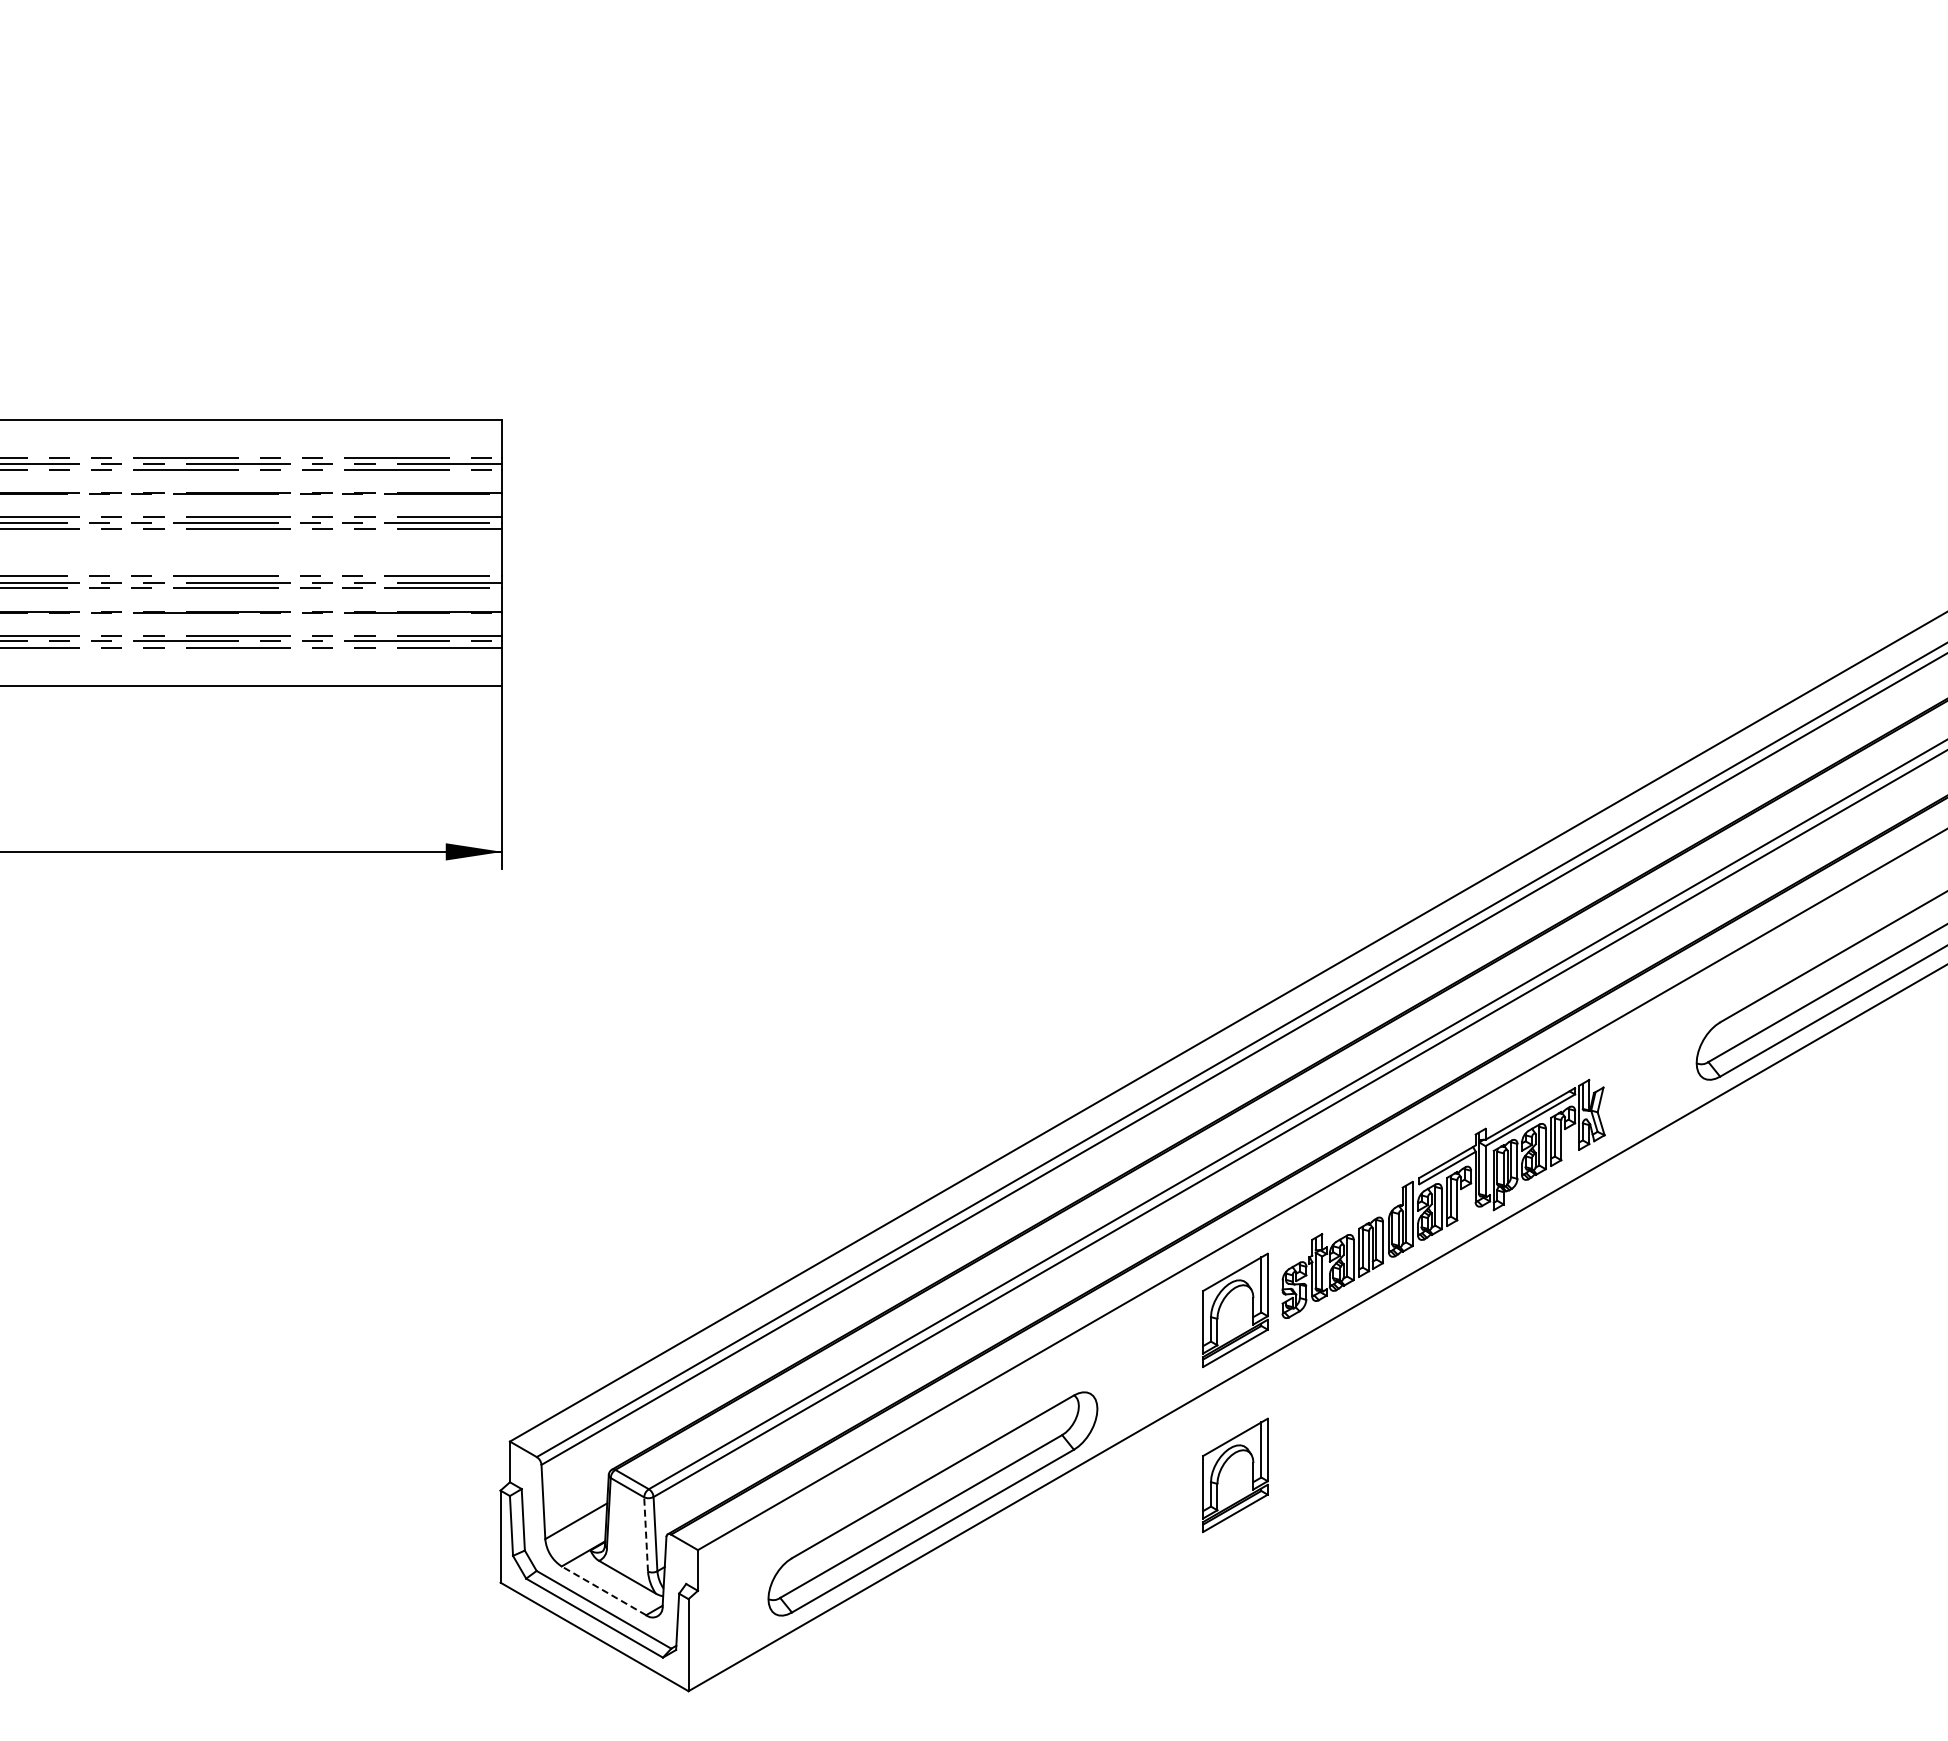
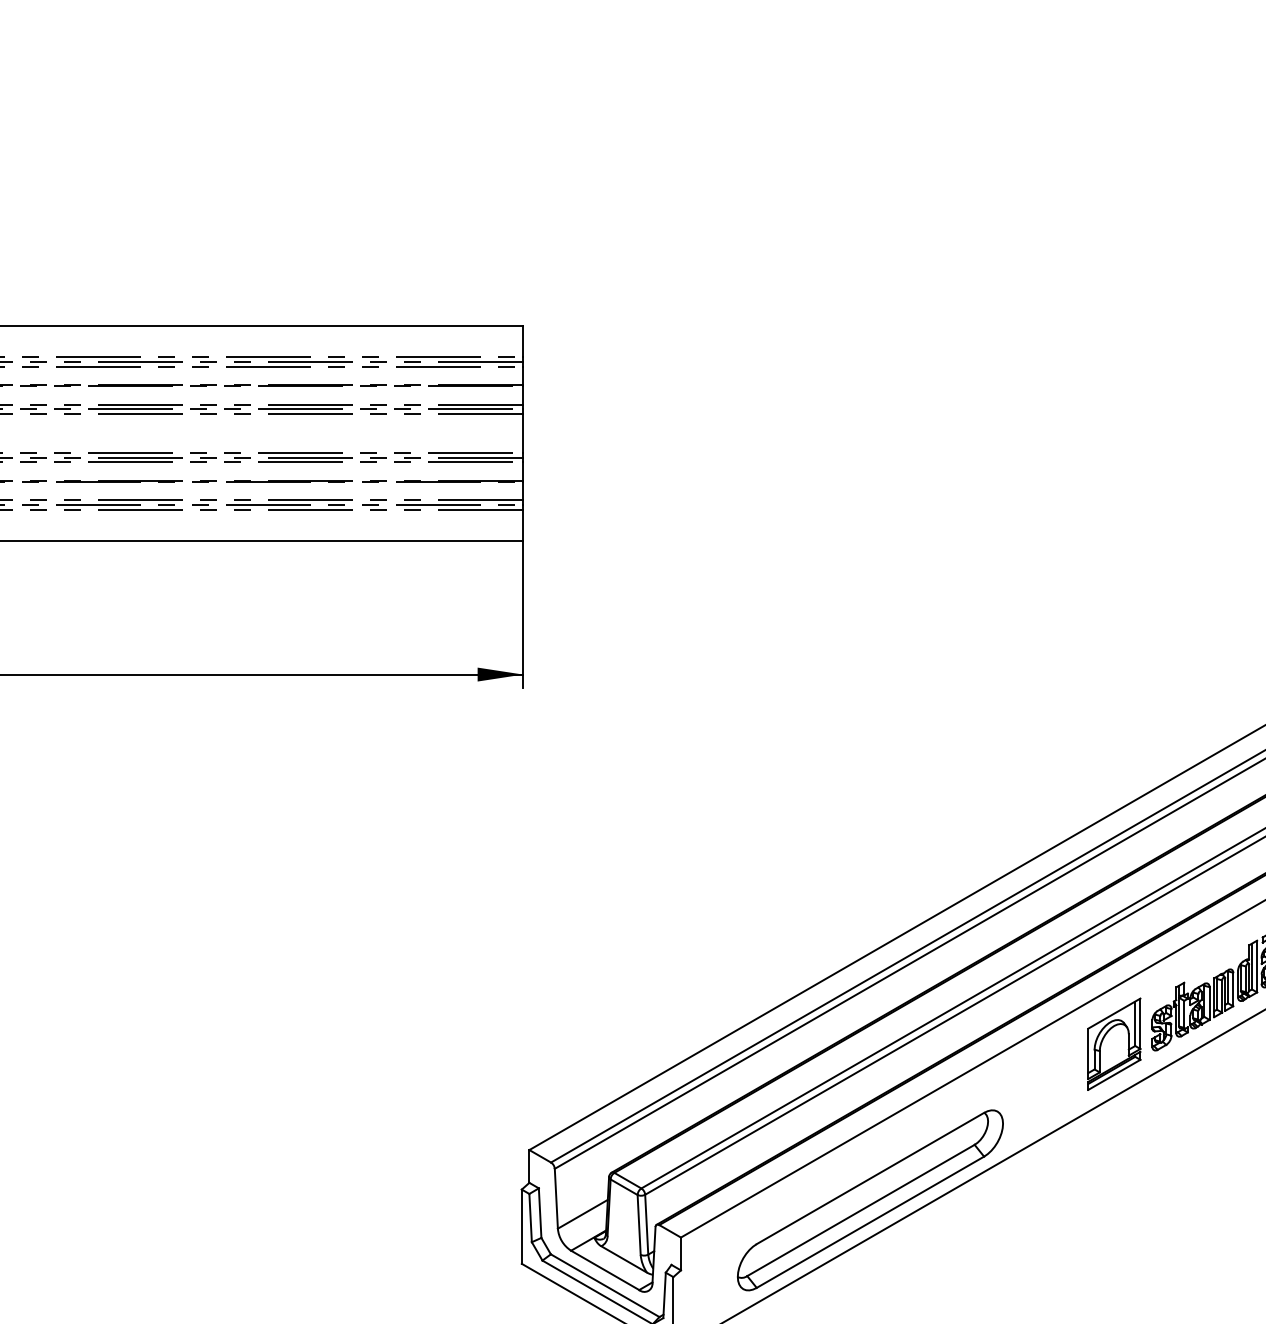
part: (1235, 1474) -> (1114, 1176), removed
line: (646, 1533) -> (639, 1224), dashed -> solid
line: (603, 1590) -> (604, 1270), dashed -> solid

